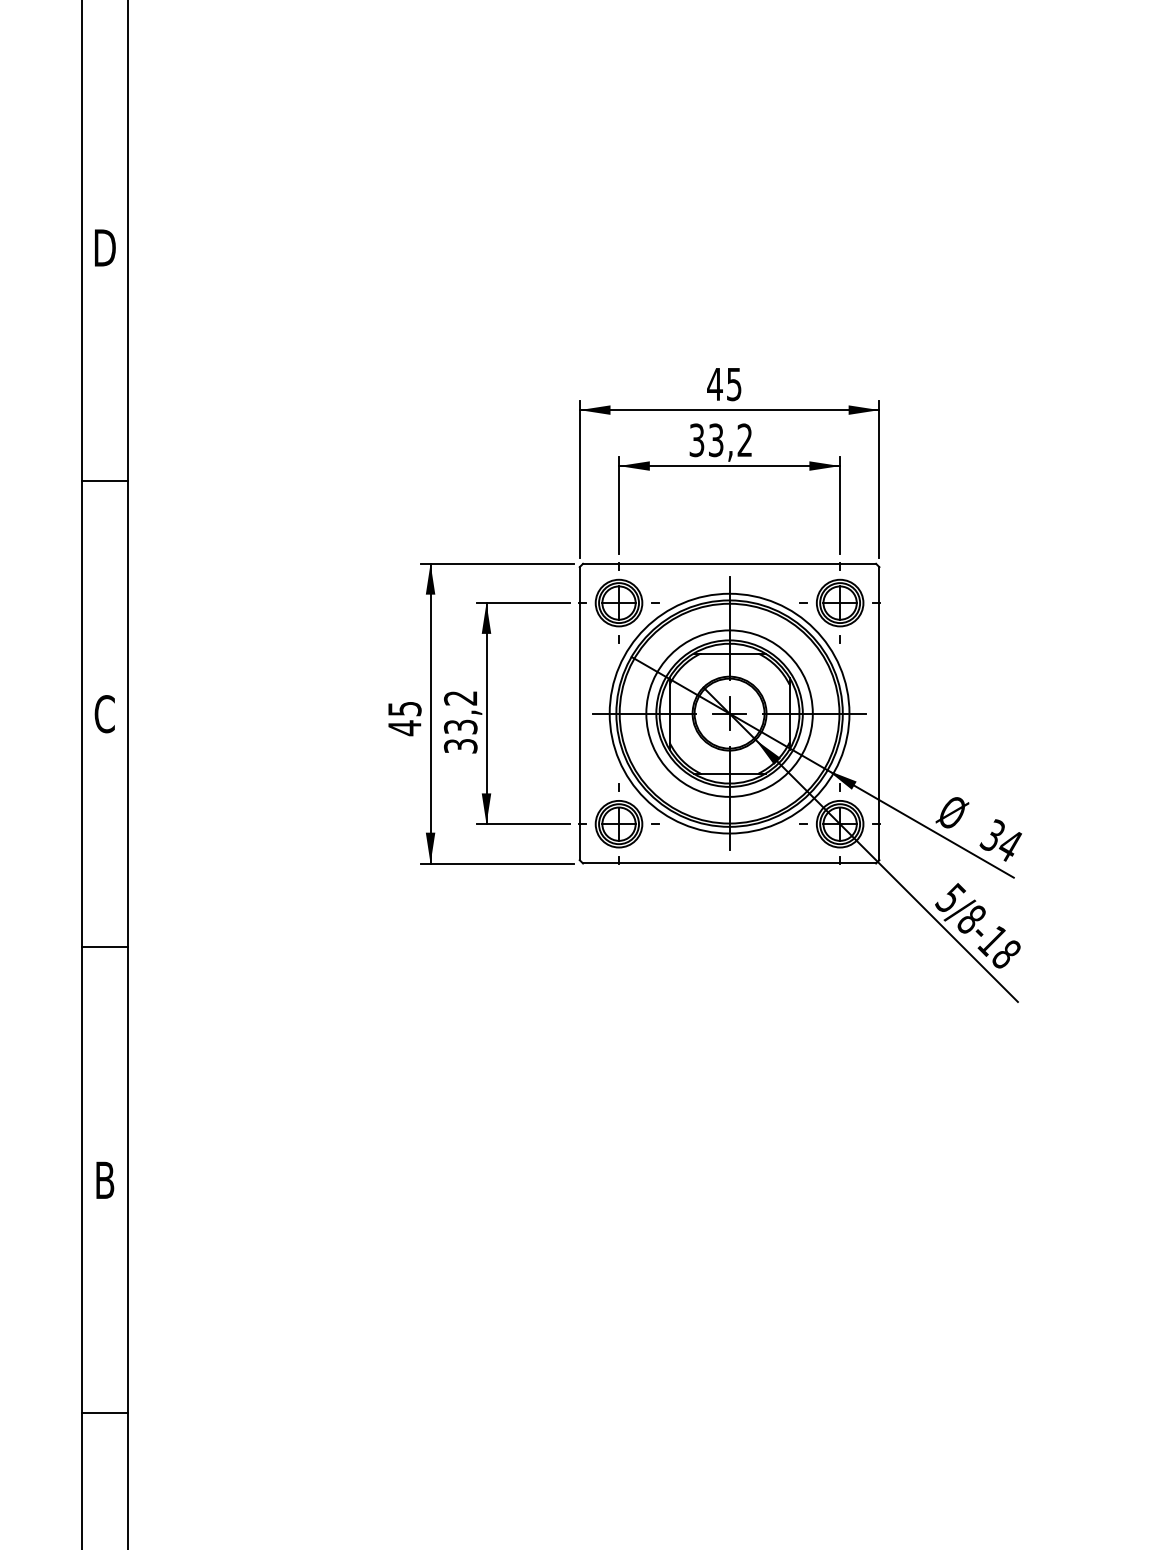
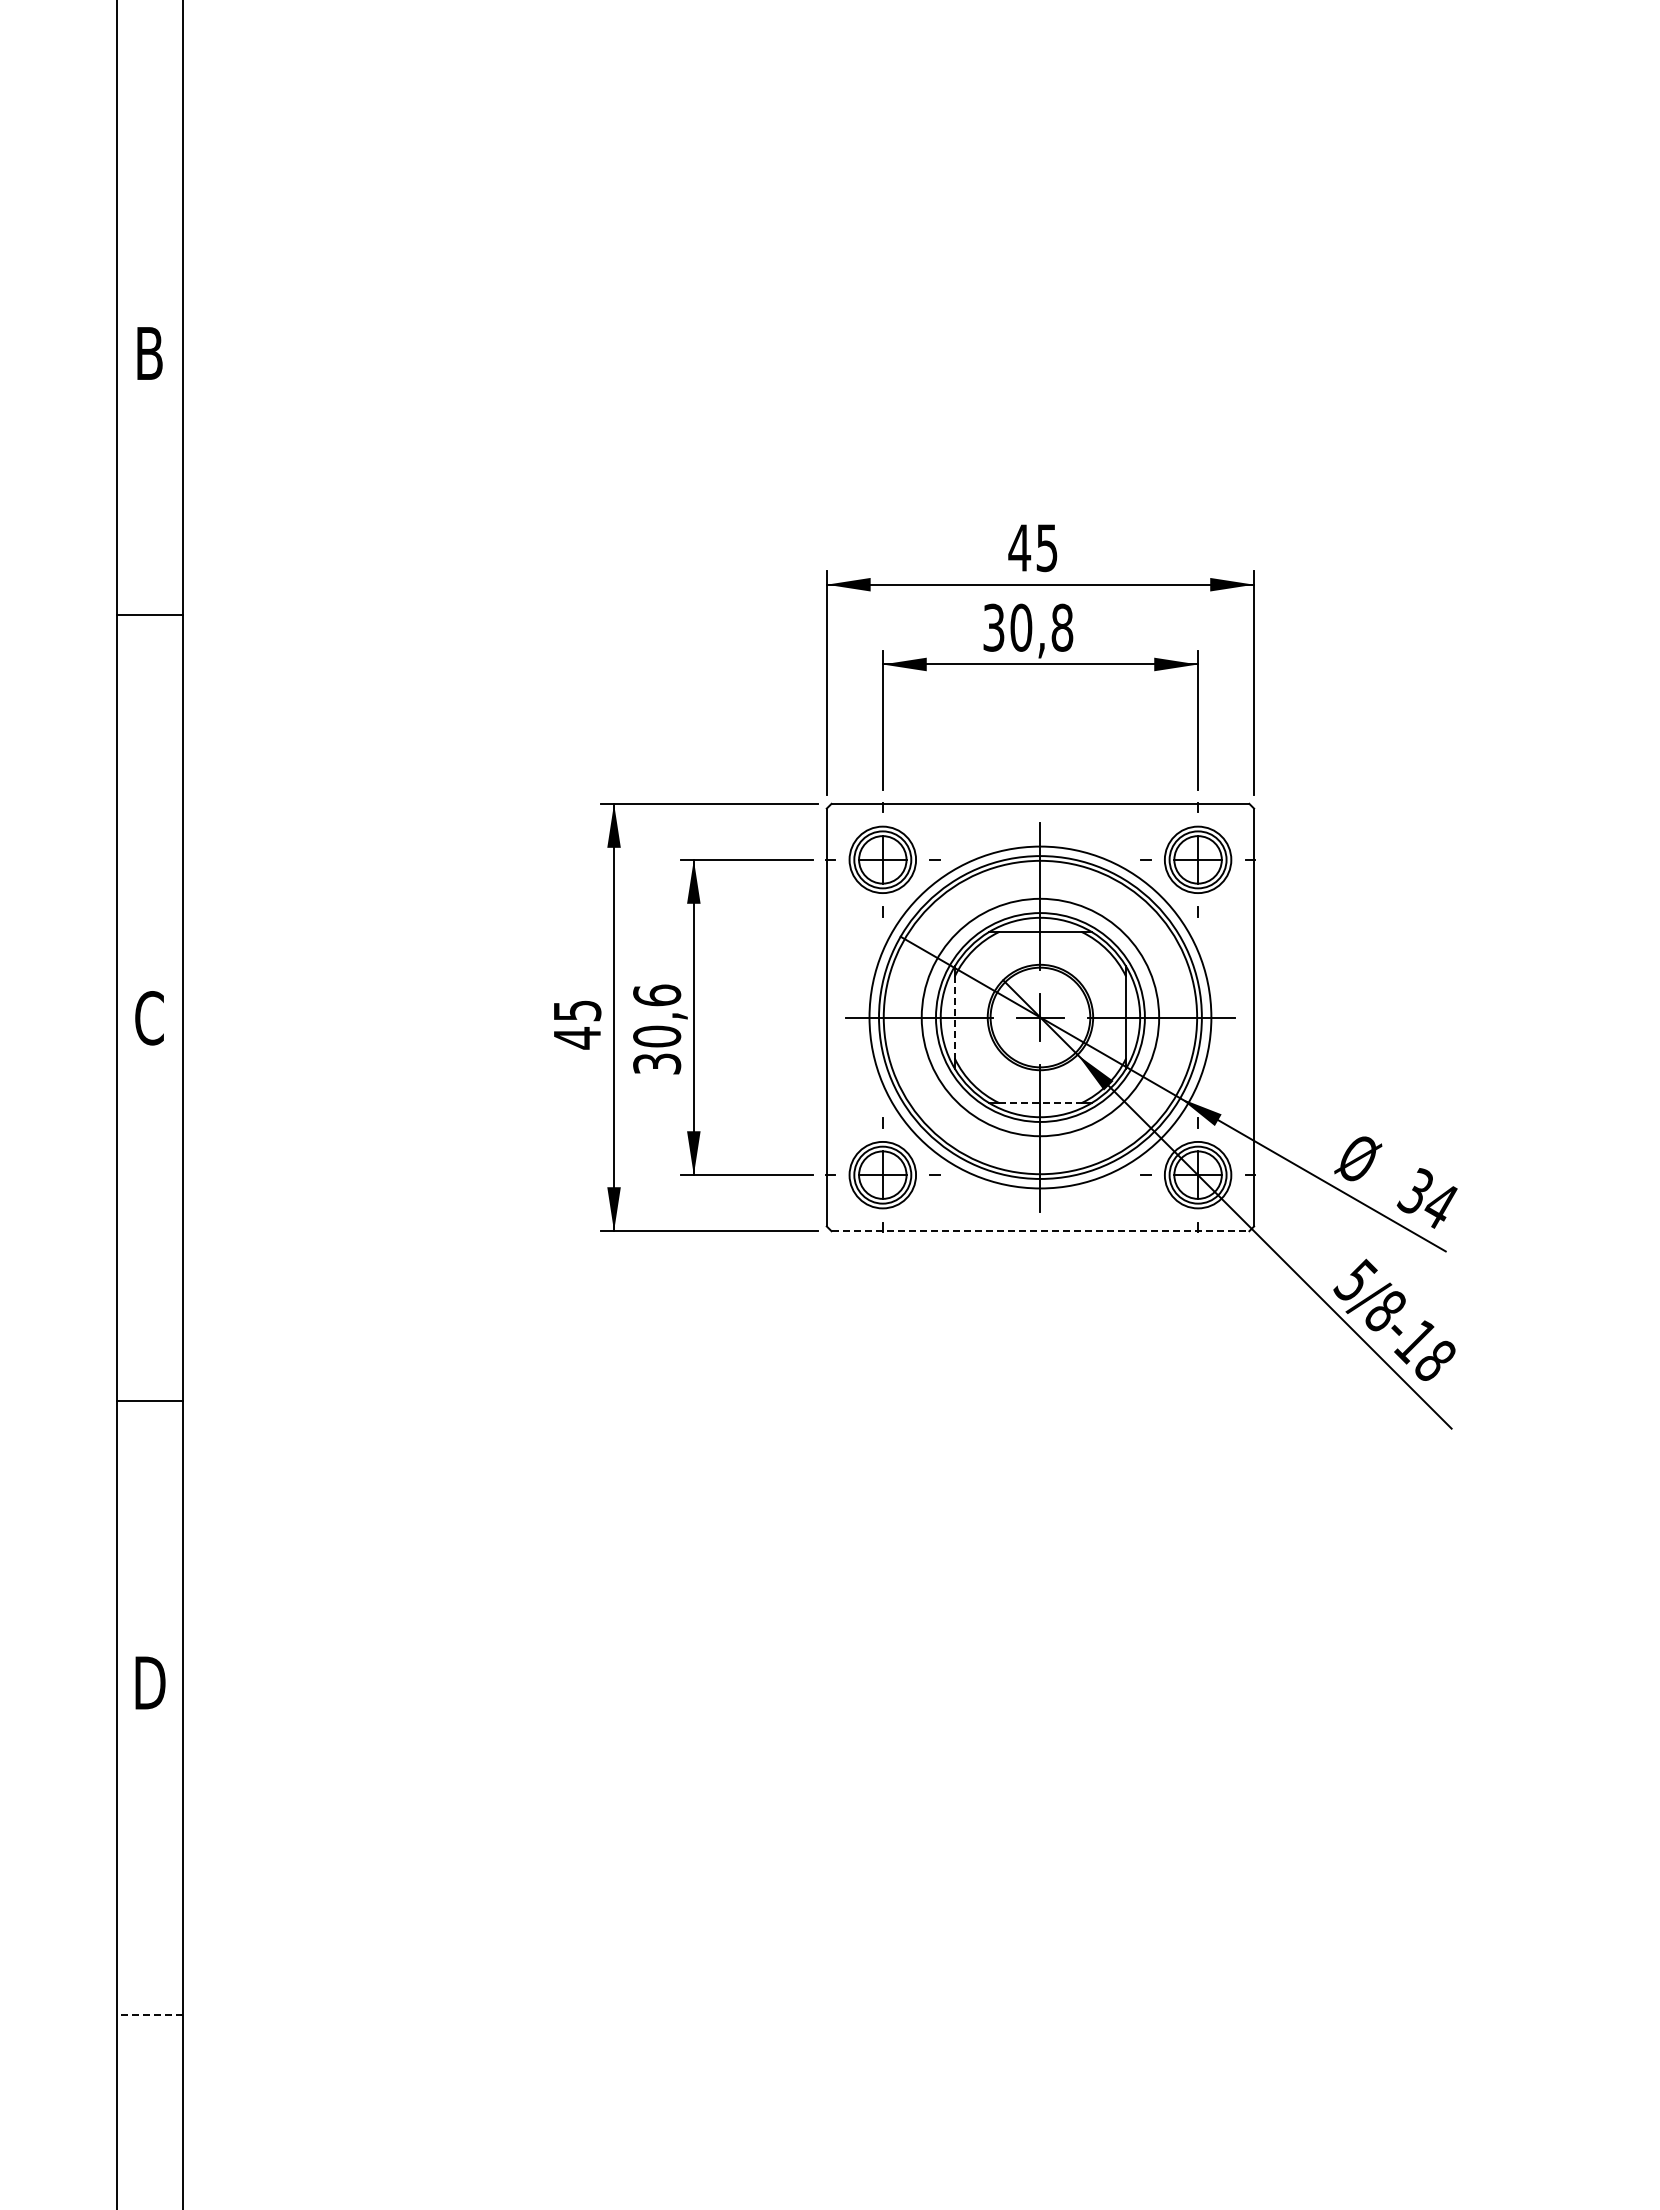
text: (105, 247) -> (150, 353), D -> B
text: (730, 440) -> (1041, 627), 33,2 -> 30,8
line: (104, 480) -> (149, 614), moved
text: (461, 712) -> (657, 1015), 33,2 -> 30,6
line: (669, 714) -> (954, 1018), solid -> dashed
line: (729, 773) -> (1040, 1103), solid -> dashed
line: (729, 863) -> (1040, 1231), solid -> dashed
line: (104, 947) -> (149, 1400), moved
text: (105, 1180) -> (150, 1682), B -> D
line: (104, 1413) -> (149, 2015), solid -> dashed

